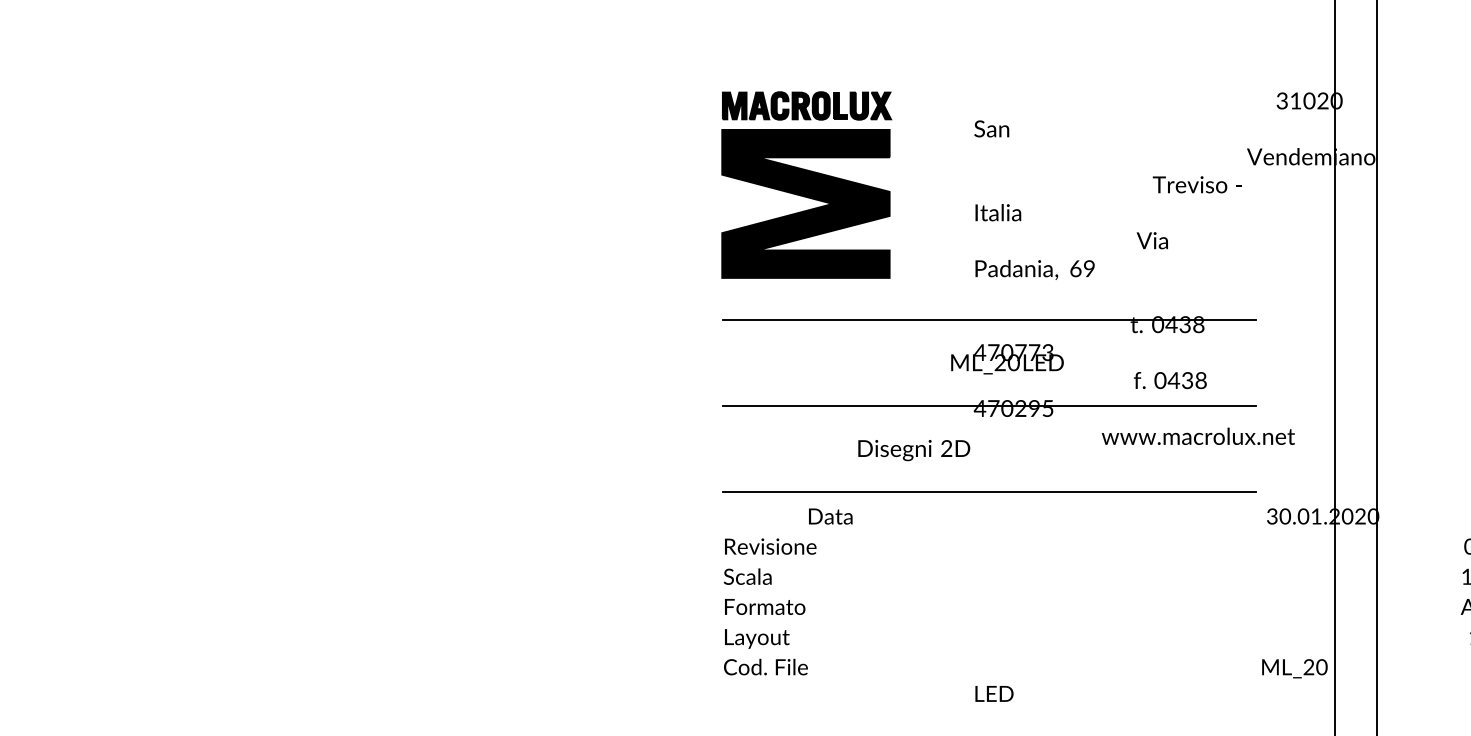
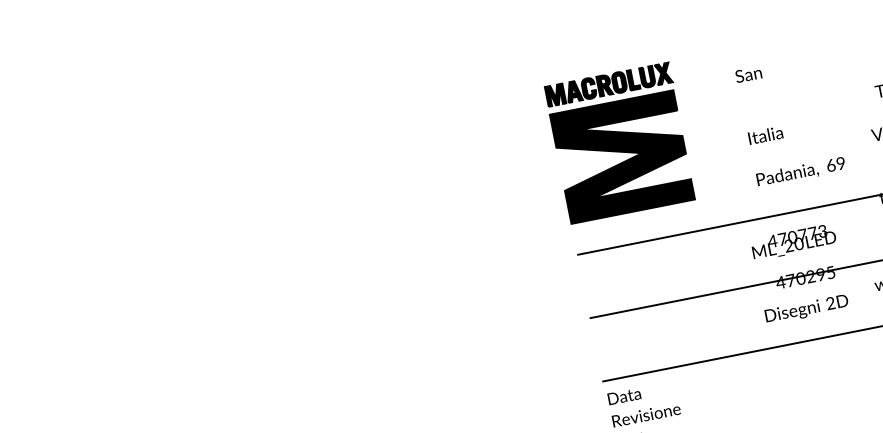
text: (914, 450) -> (807, 309), moved
text: (830, 516) -> (624, 396), moved

